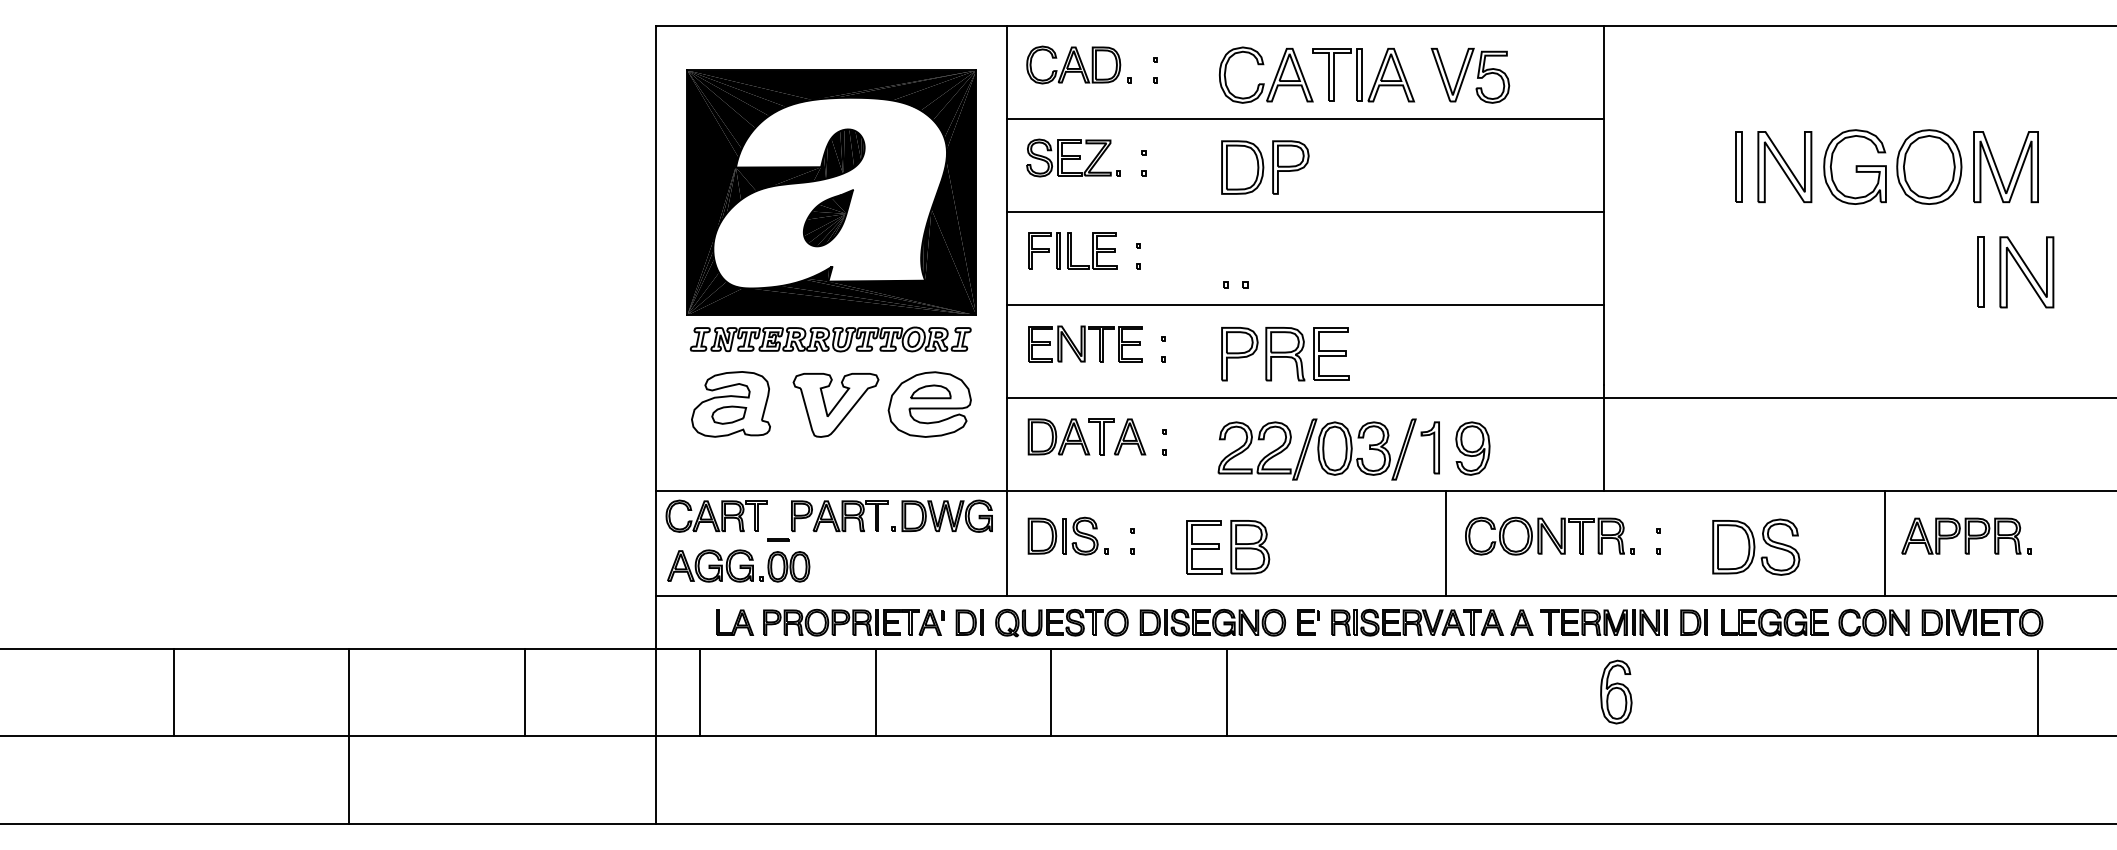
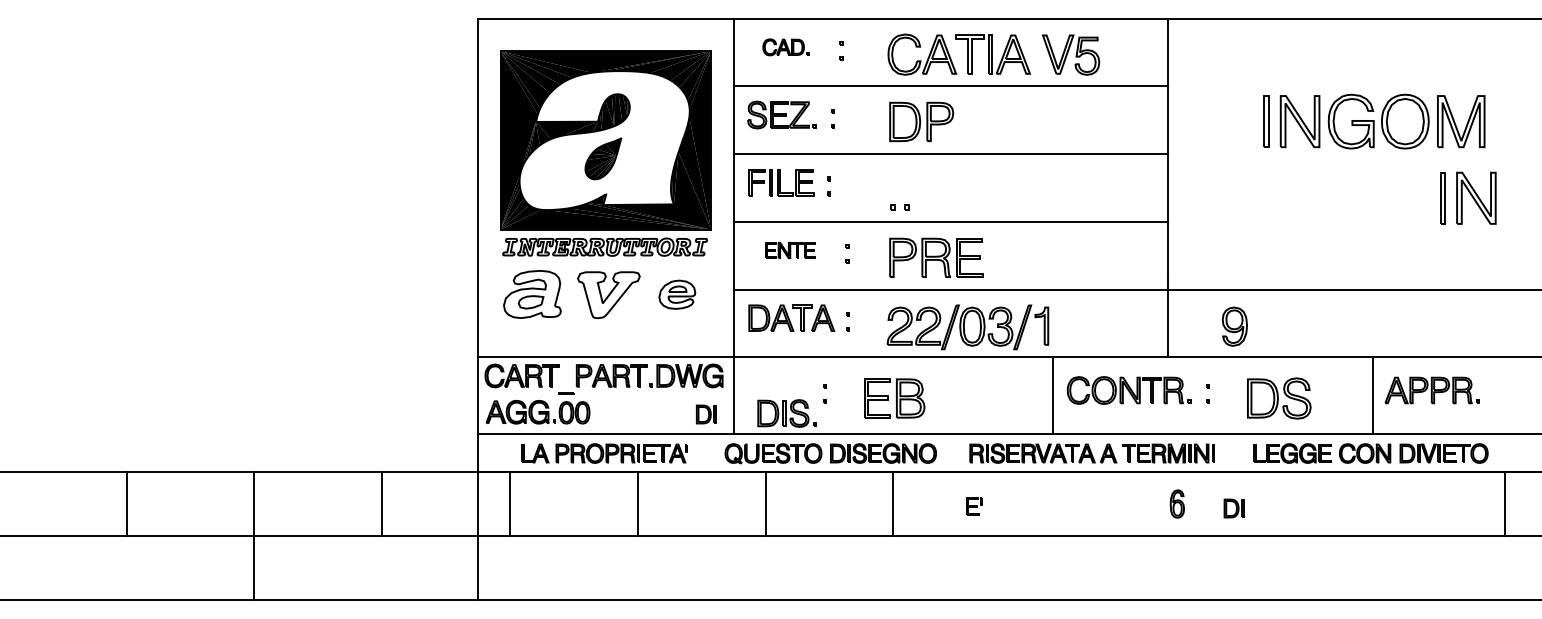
part: (1078, 65) -> (785, 47), size x0.6
part: (1085, 344) -> (790, 250), size x0.6
part: (930, 404) -> (677, 294), size x0.6
part: (1472, 448) -> (1234, 326), moved
part: (1067, 536) -> (786, 413), moved
part: (969, 622) -> (706, 414), moved
part: (1309, 622) -> (974, 506), moved
part: (1693, 622) -> (1233, 508), moved
part: (1616, 691) -> (1177, 503), size x0.6
line: (2037, 692) -> (1504, 504), moved

